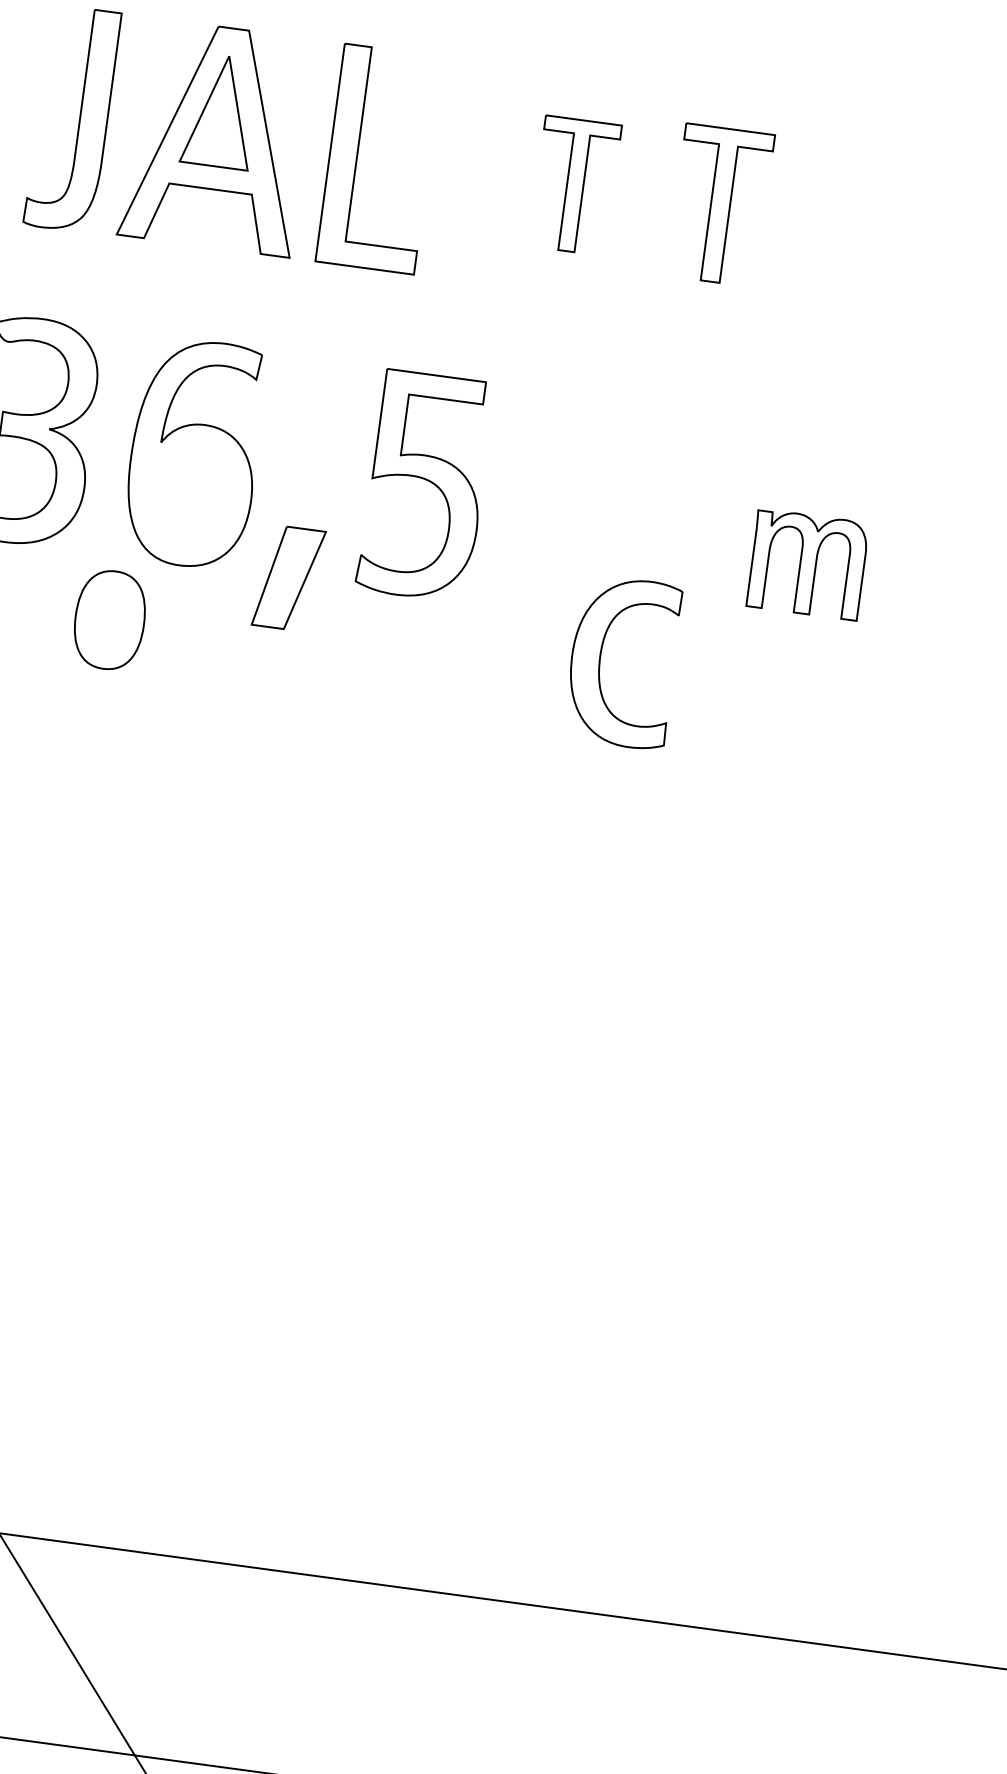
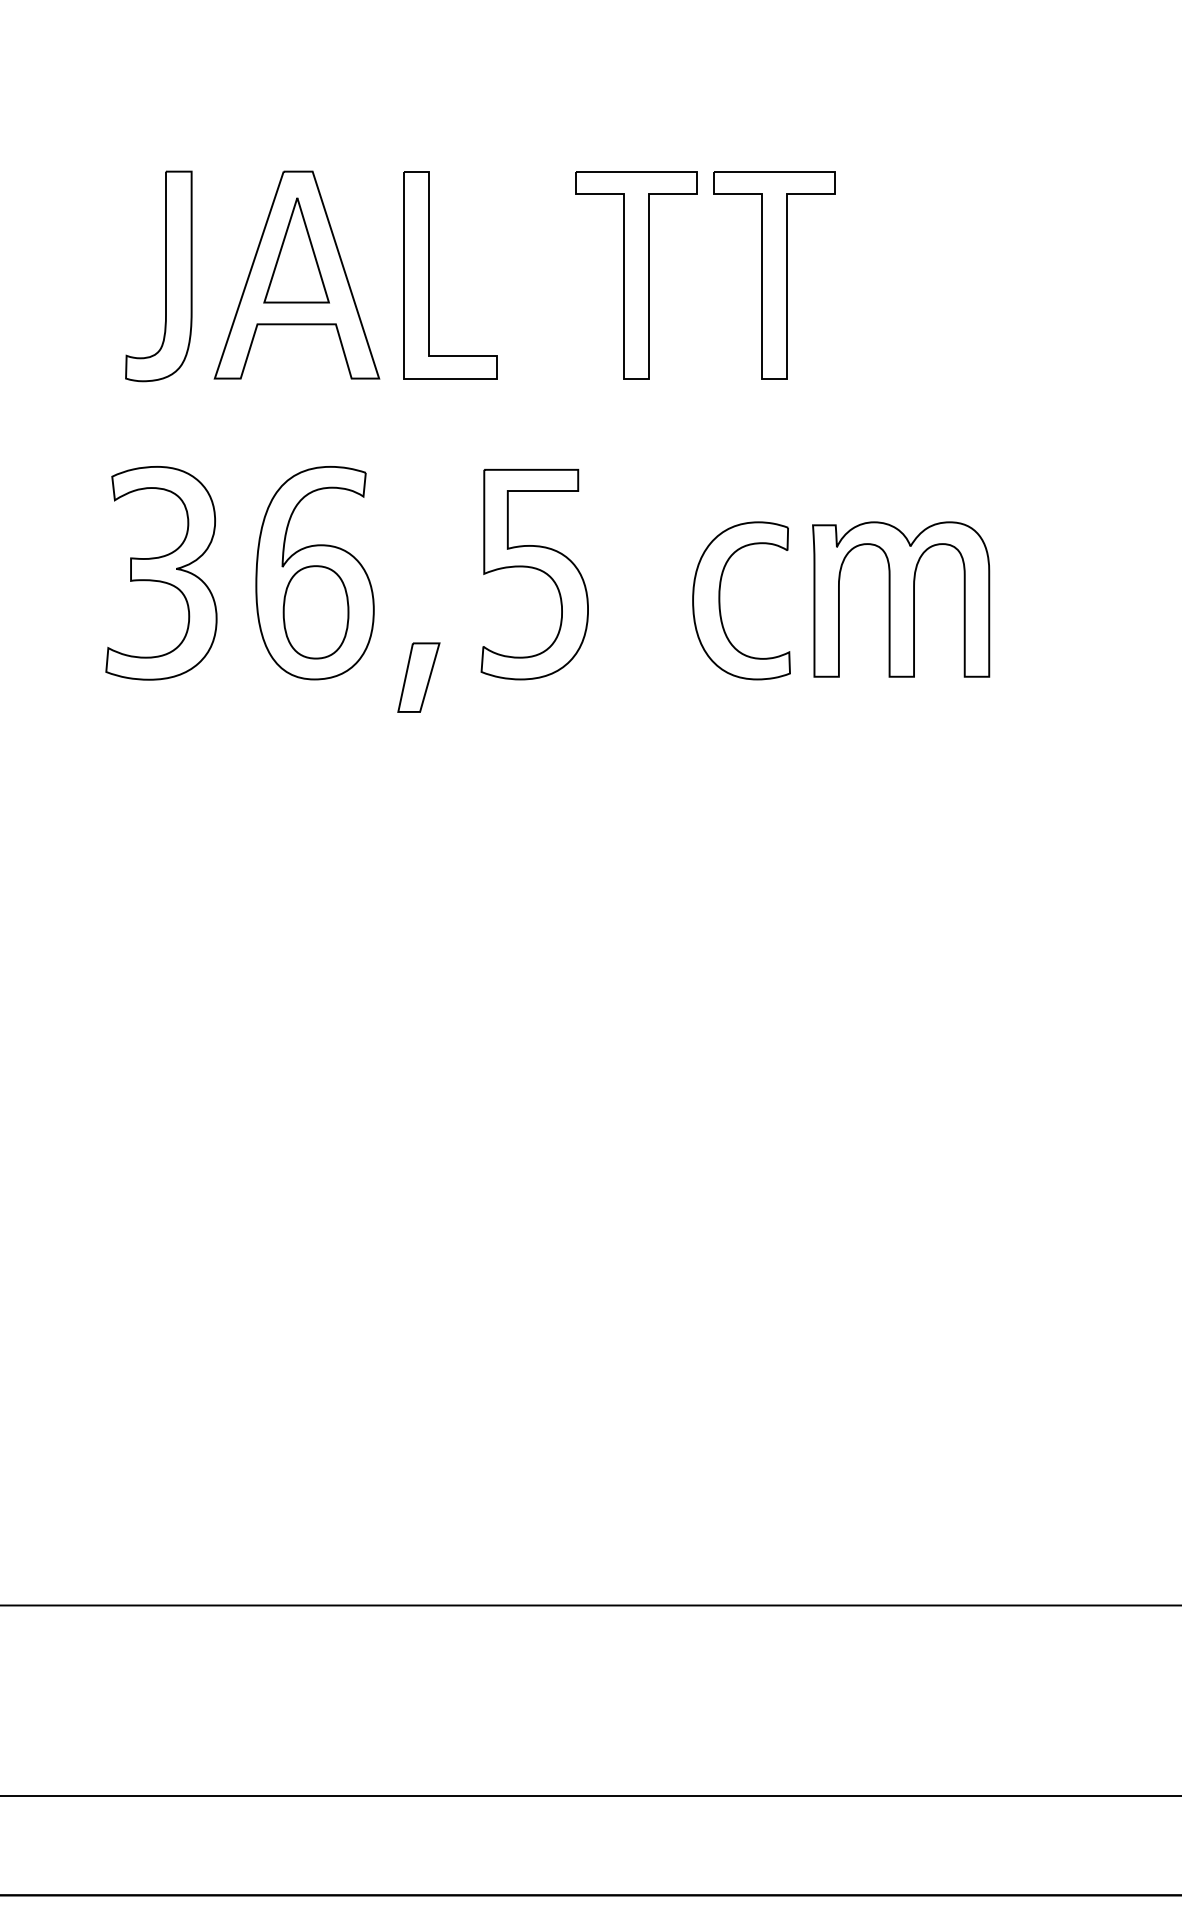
part: (575, 186) -> (636, 275), size x1.67
part: (720, 205) -> (774, 275), size x1.43
part: (807, 564) -> (901, 599), size x1.67
part: (288, 578) -> (418, 677), size x0.71
part: (109, 620) -> (315, 612), moved
part: (601, 658) -> (720, 600), moved

